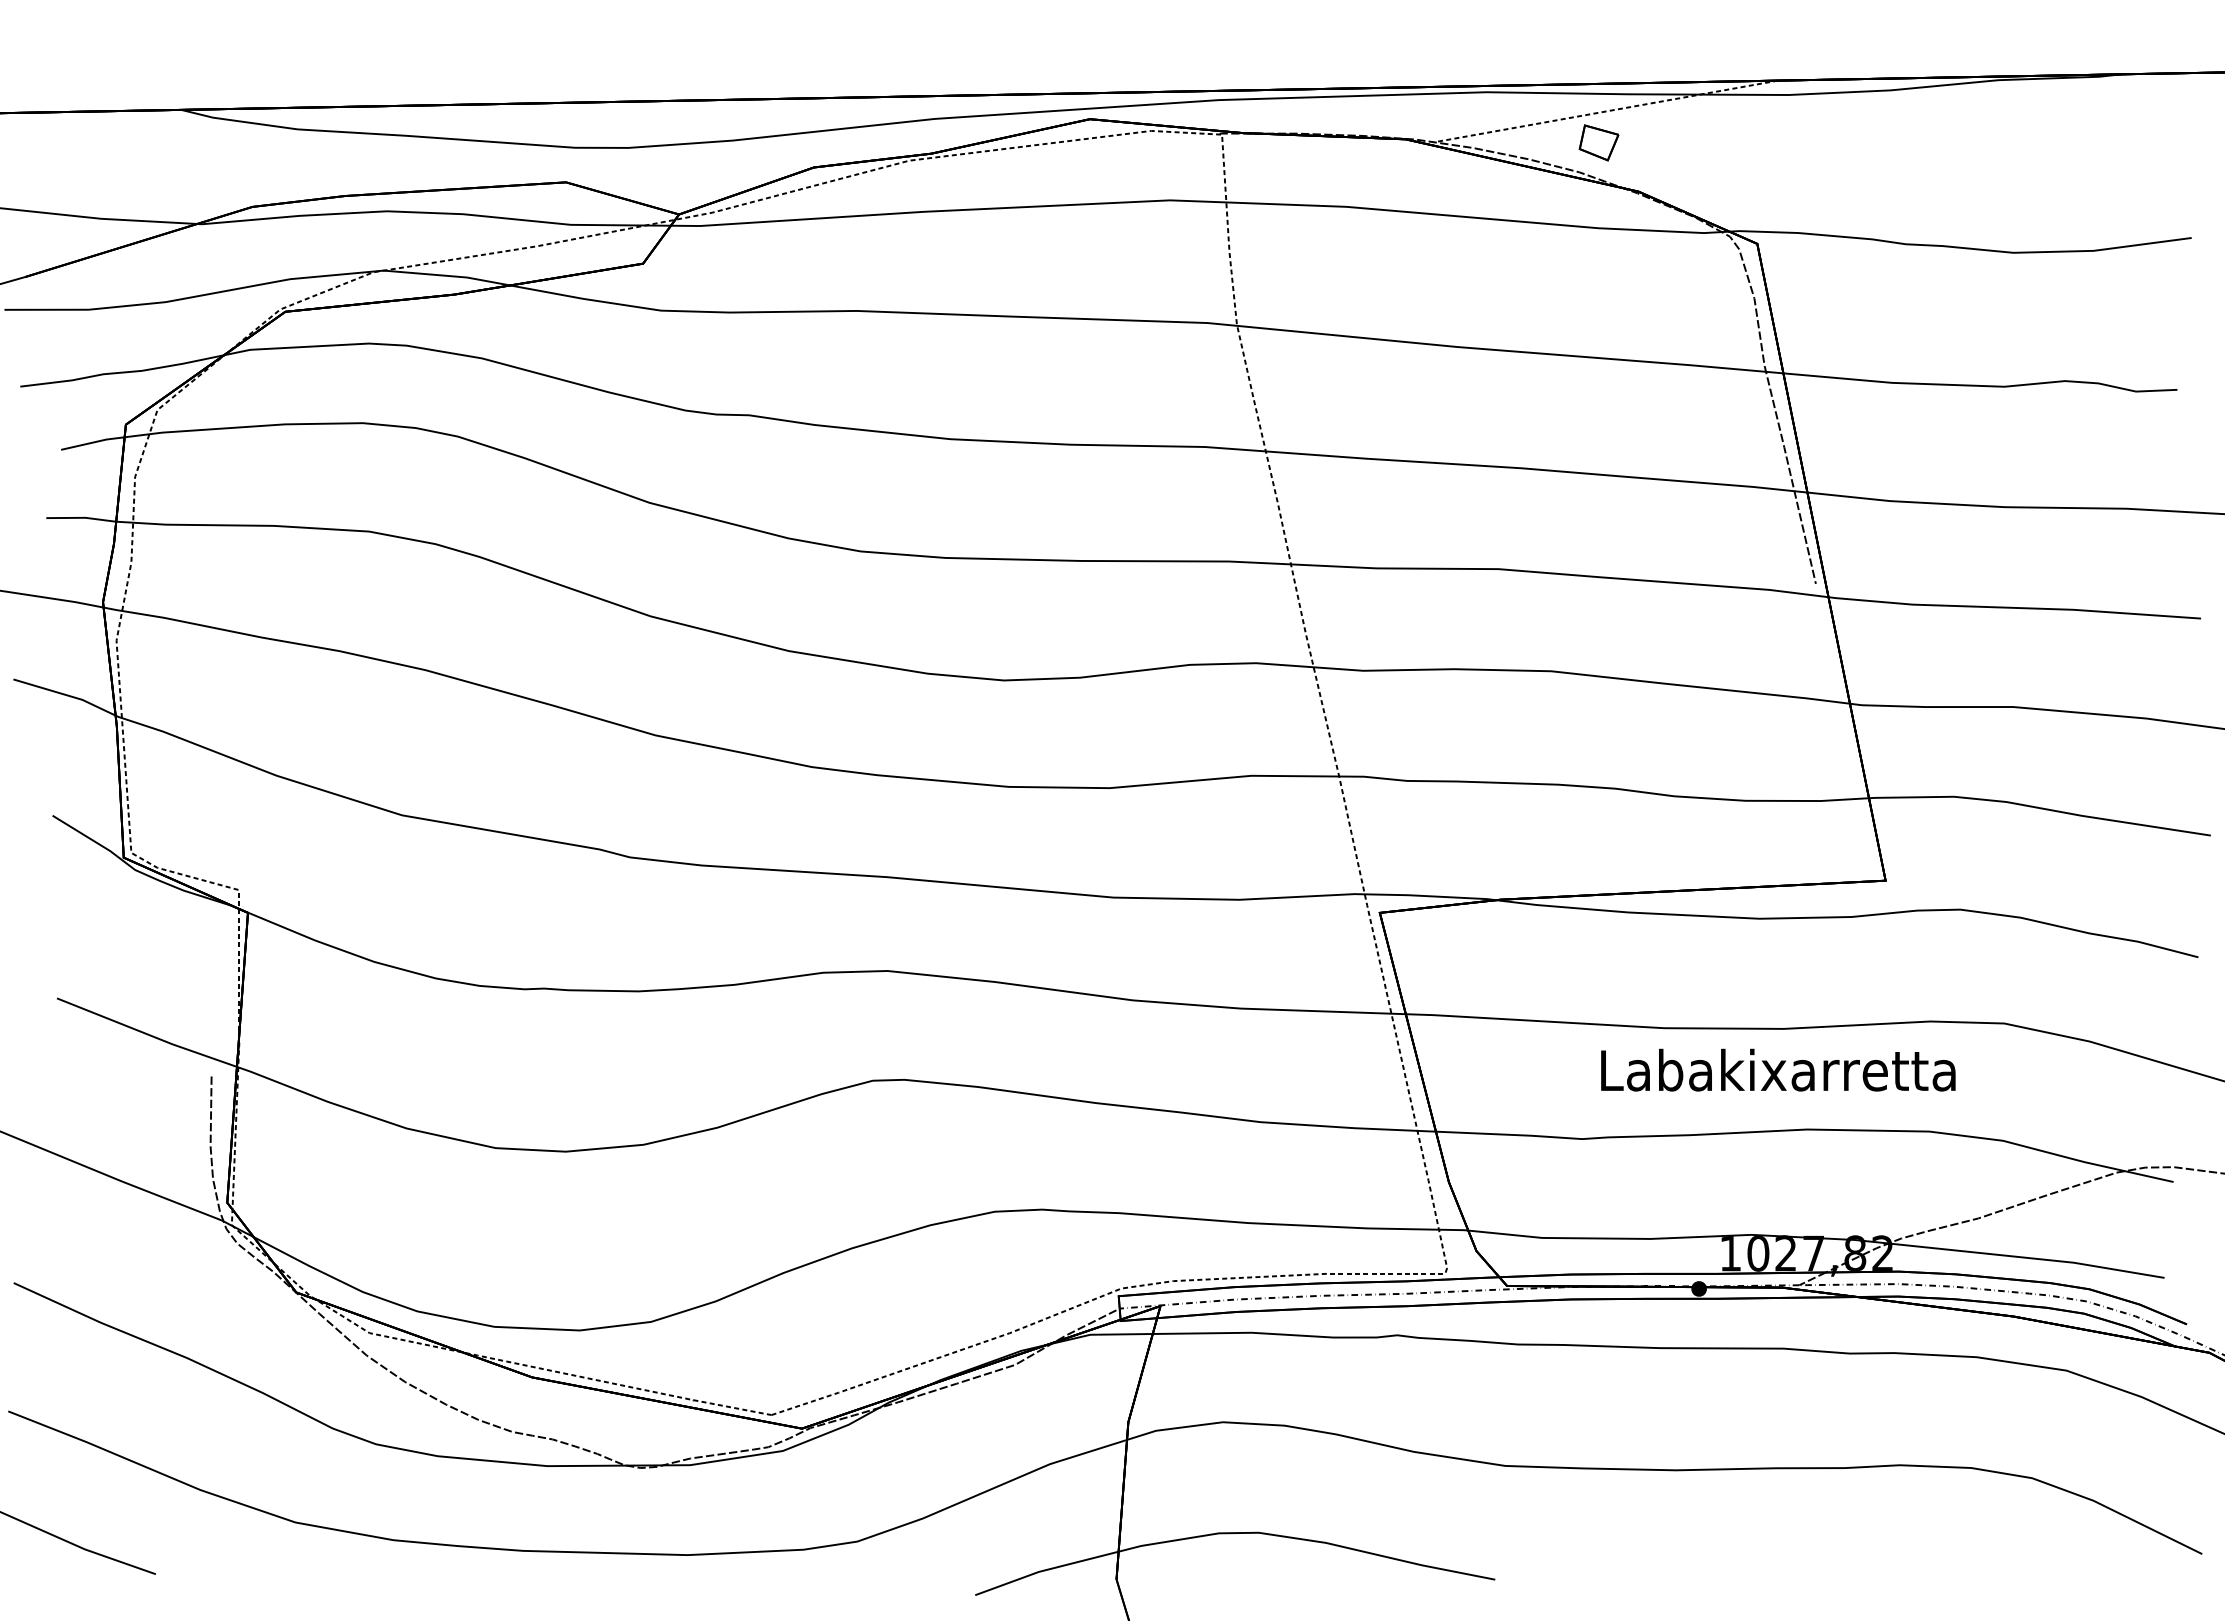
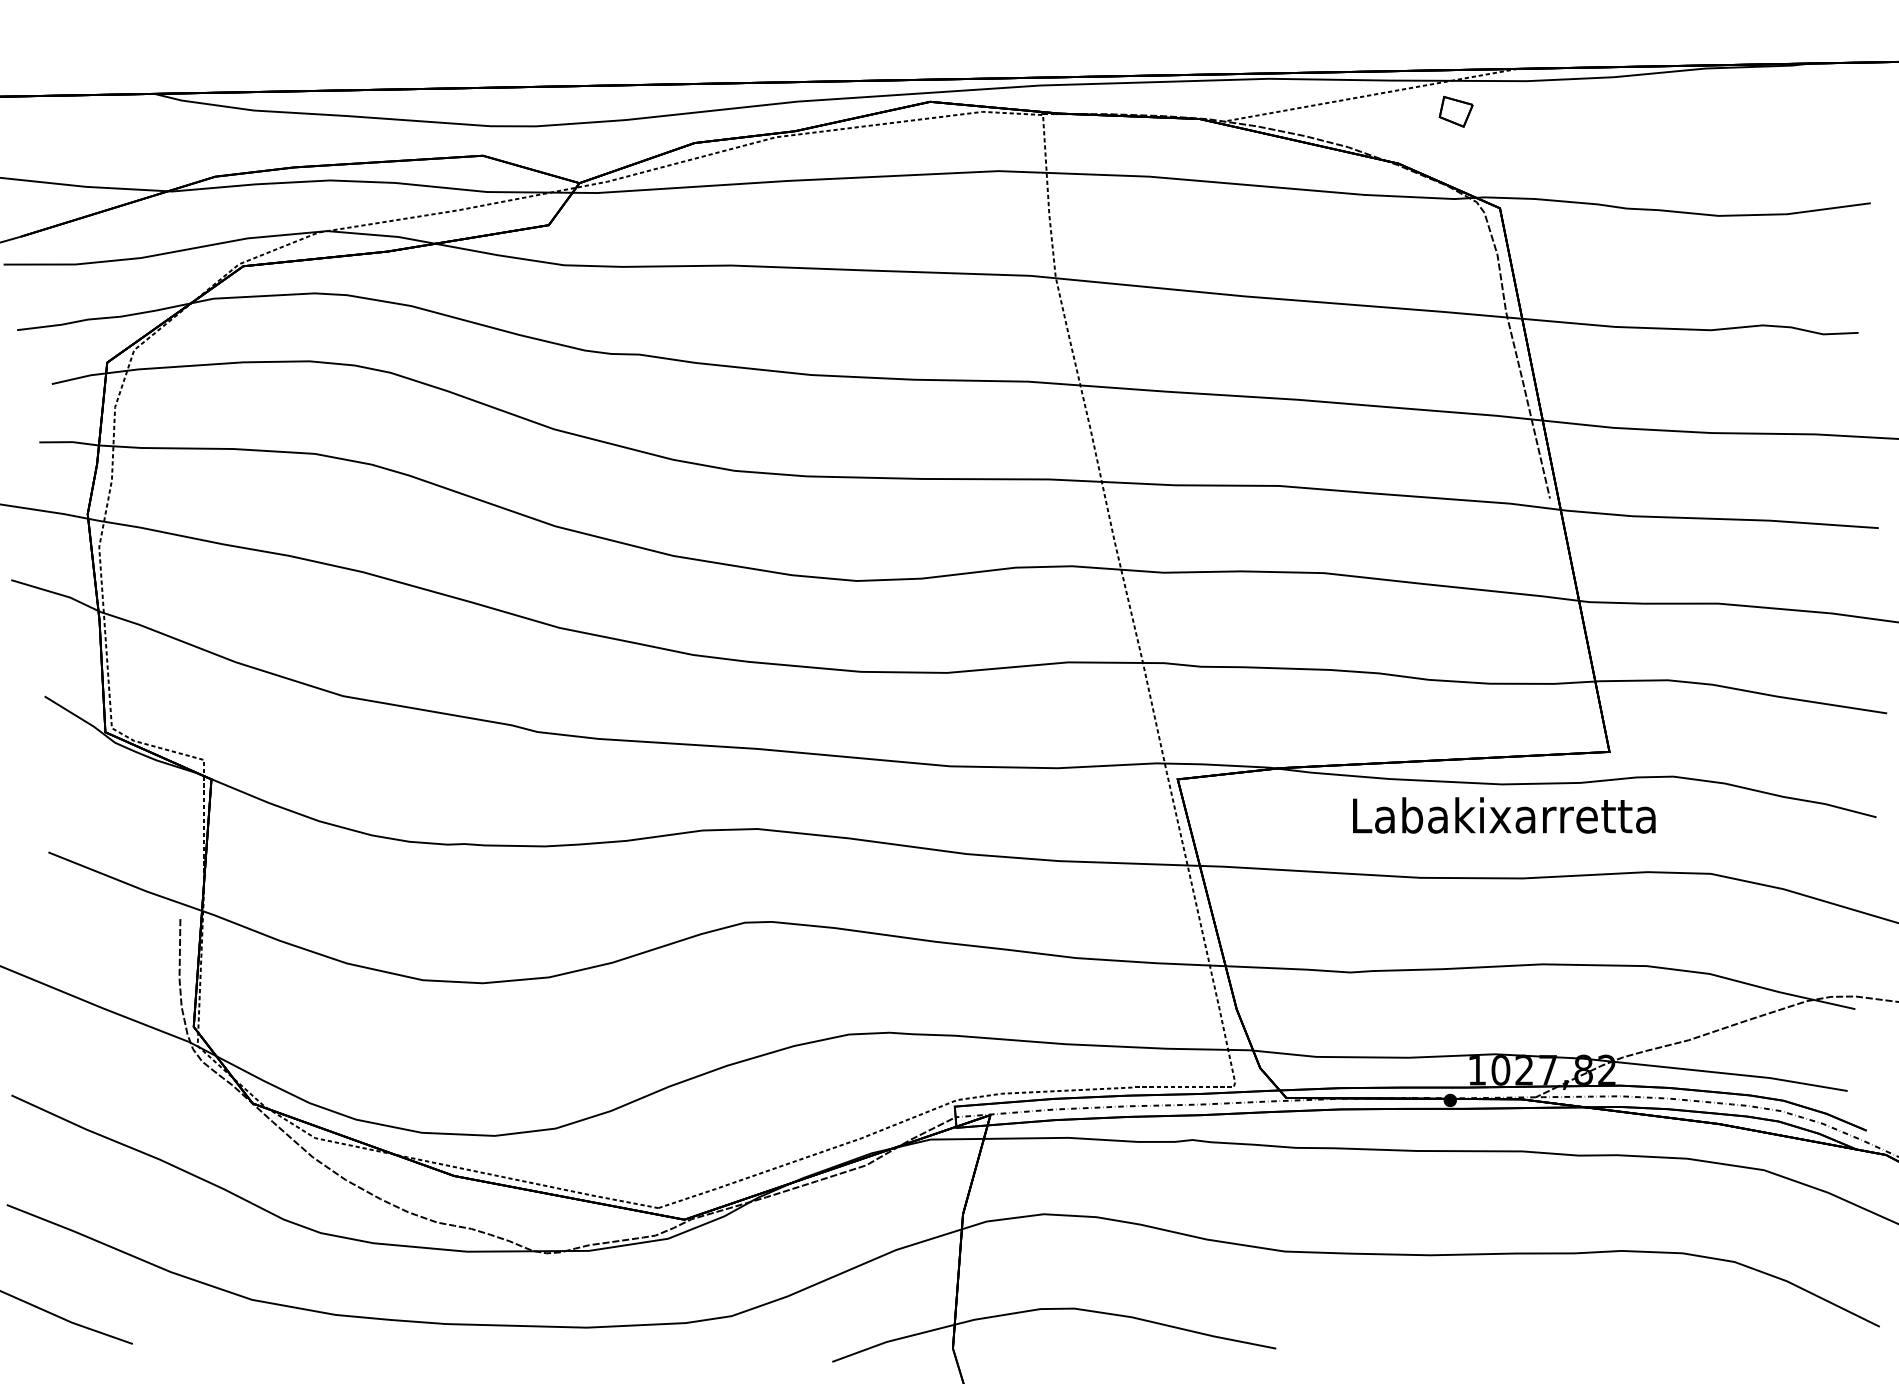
part: (1598, 142) -> (1455, 111), moved
text: (1778, 1069) -> (1504, 814), moved

